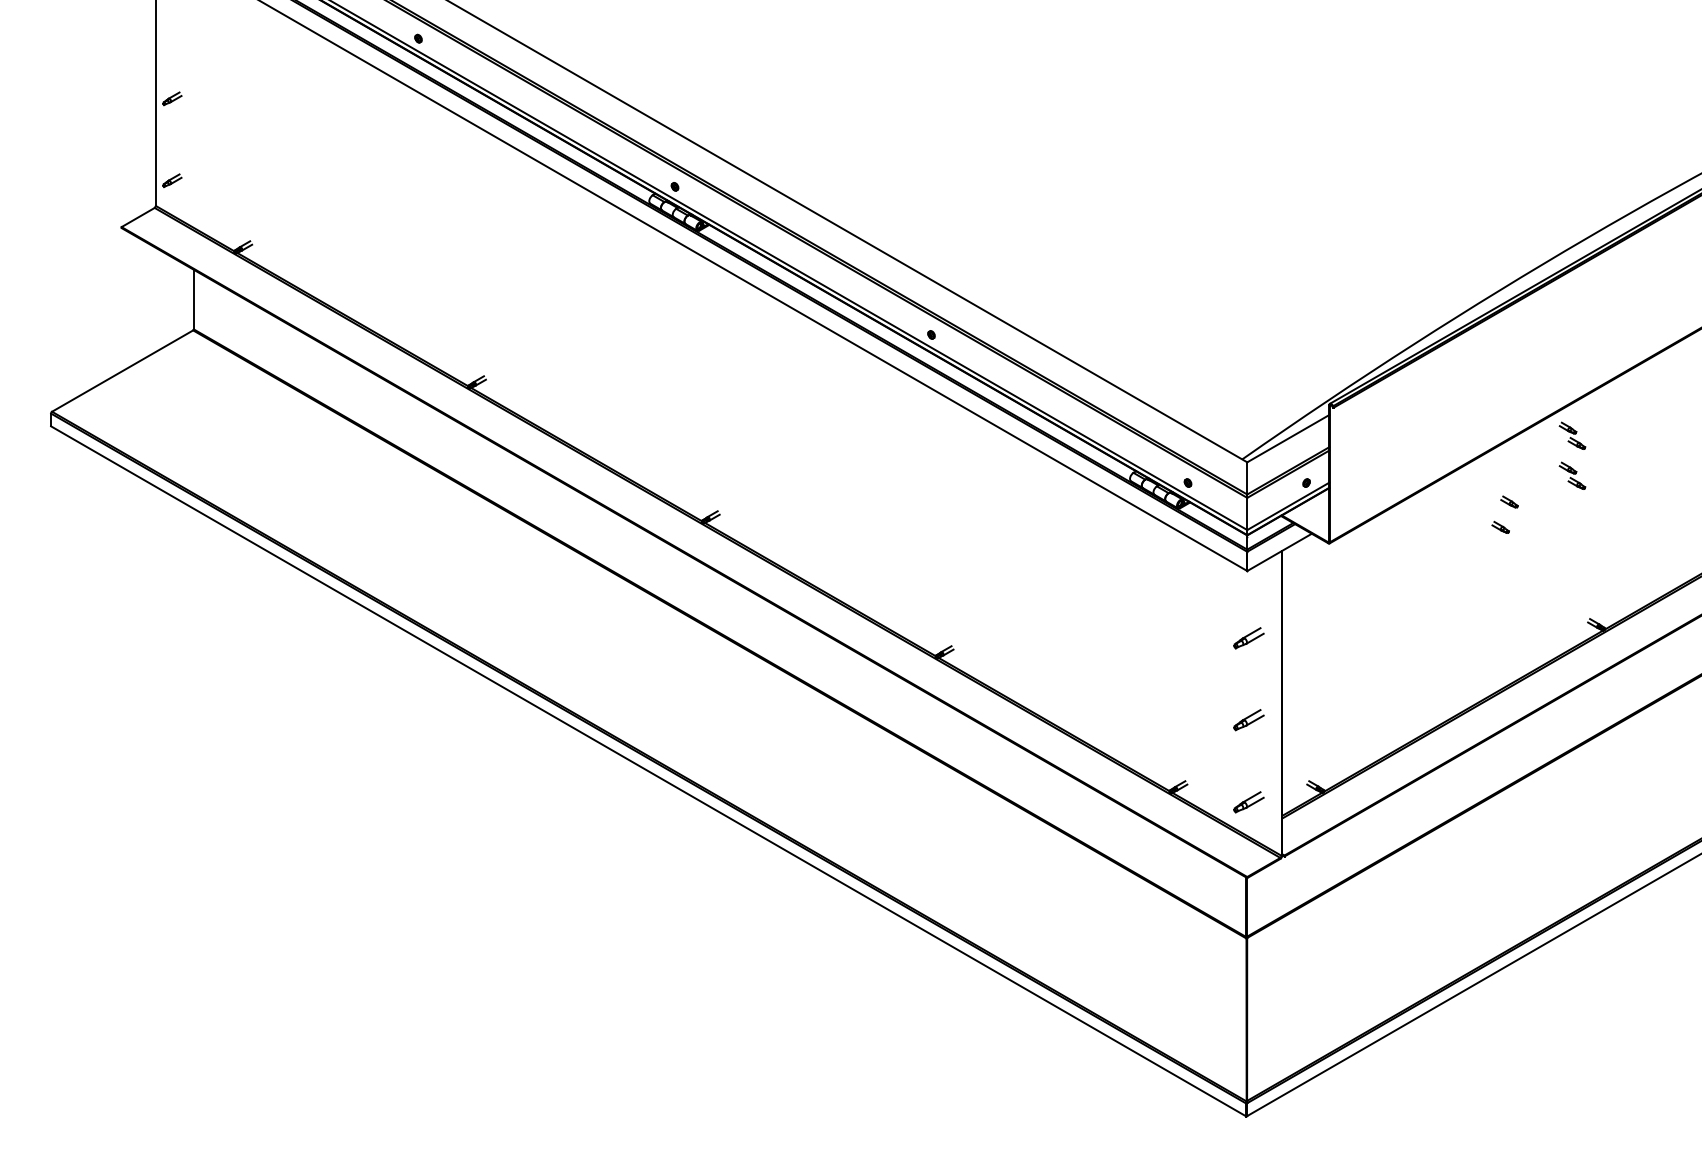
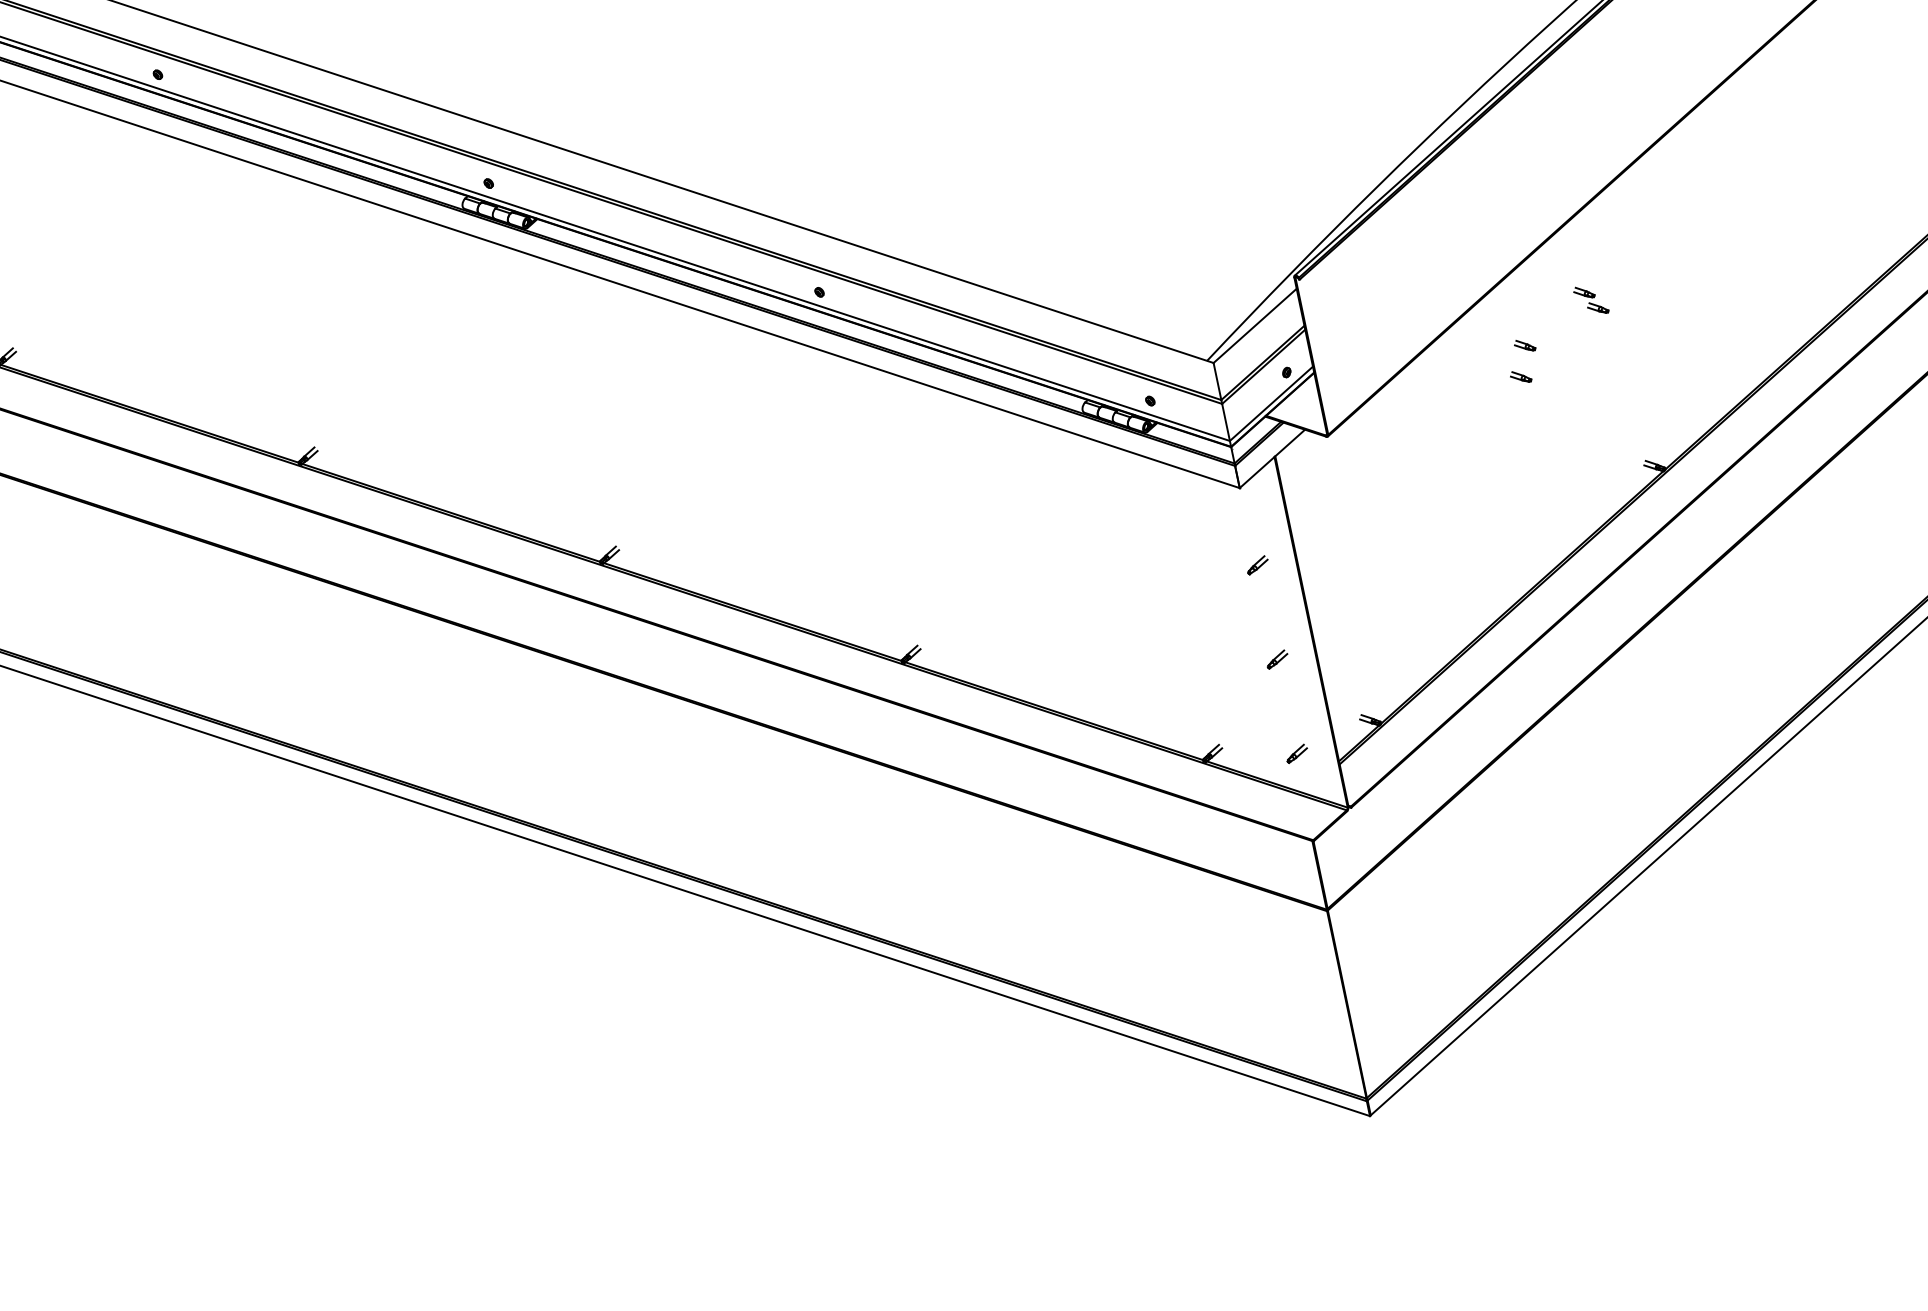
part: (1572, 435) -> (1581, 253), removed
part: (1248, 638) -> (1257, 565), size x0.62
part: (1248, 720) -> (1277, 659), size x0.62
part: (1248, 801) -> (1296, 753), size x0.62

